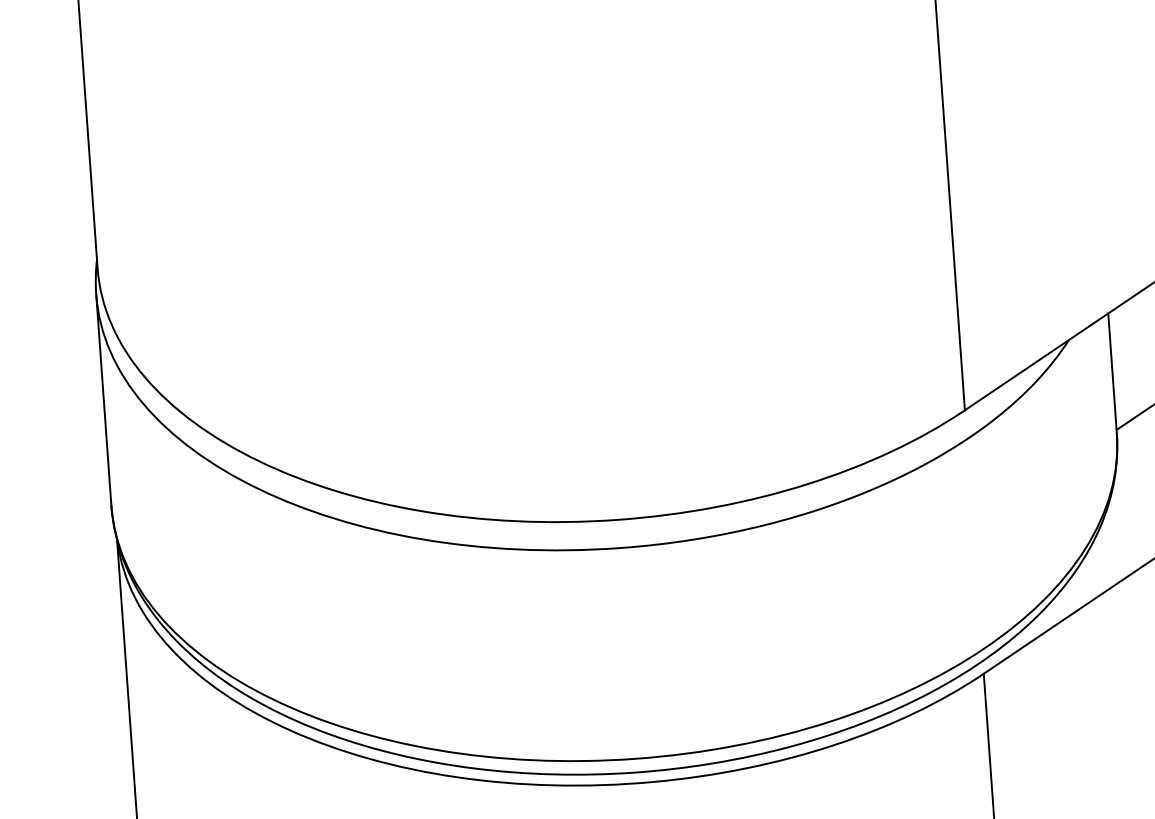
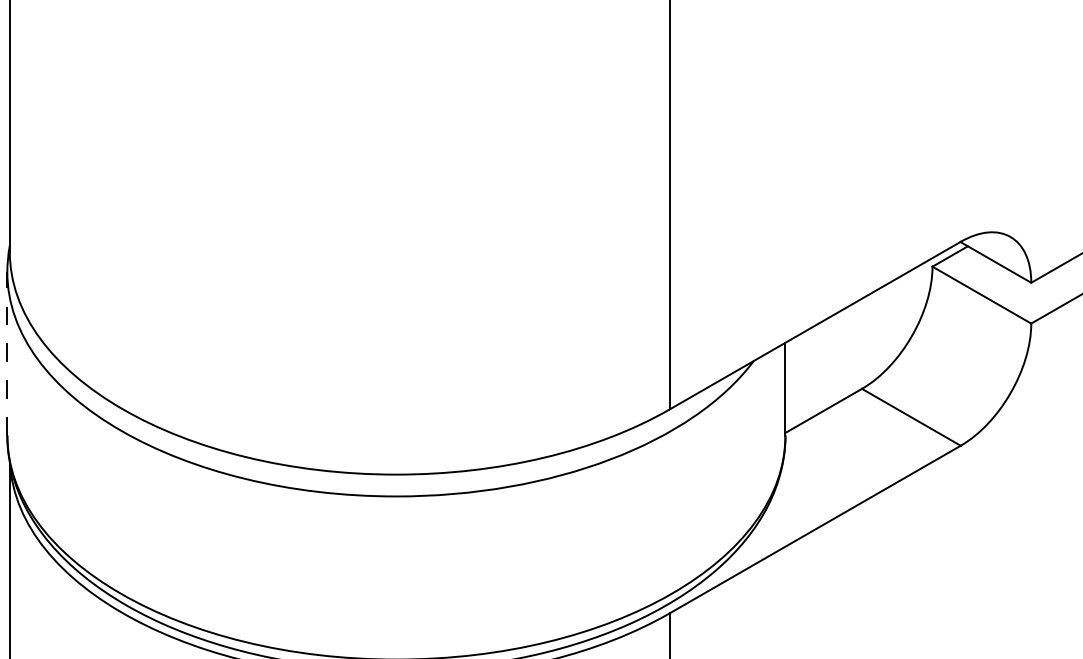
line: (103, 399) -> (7, 353), solid -> dashed

